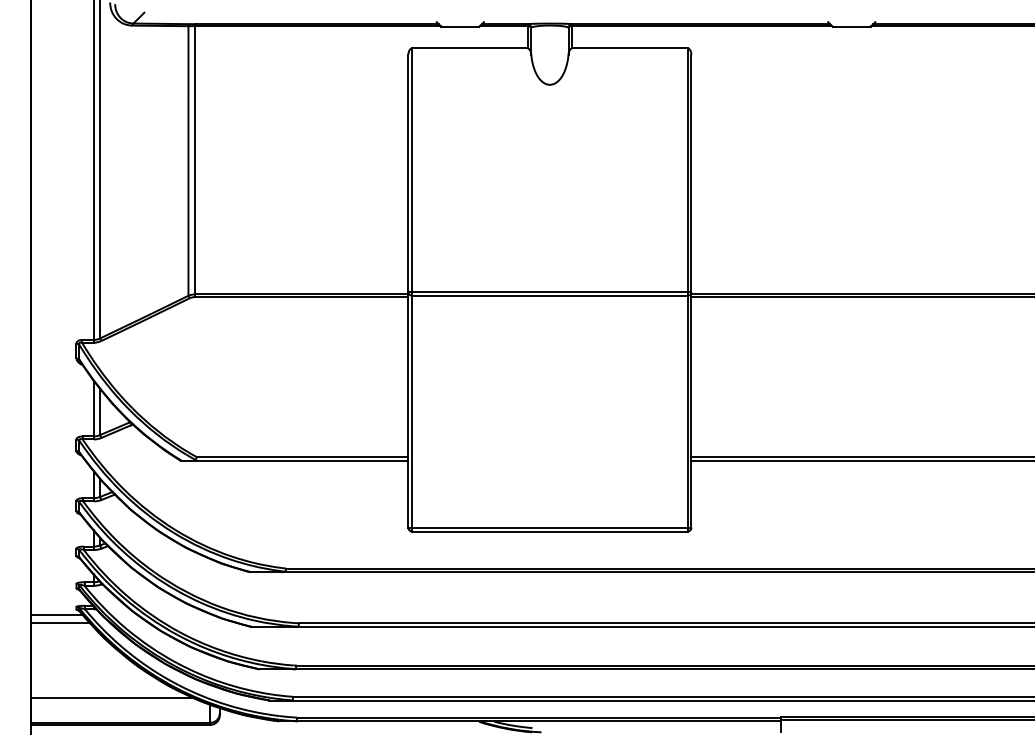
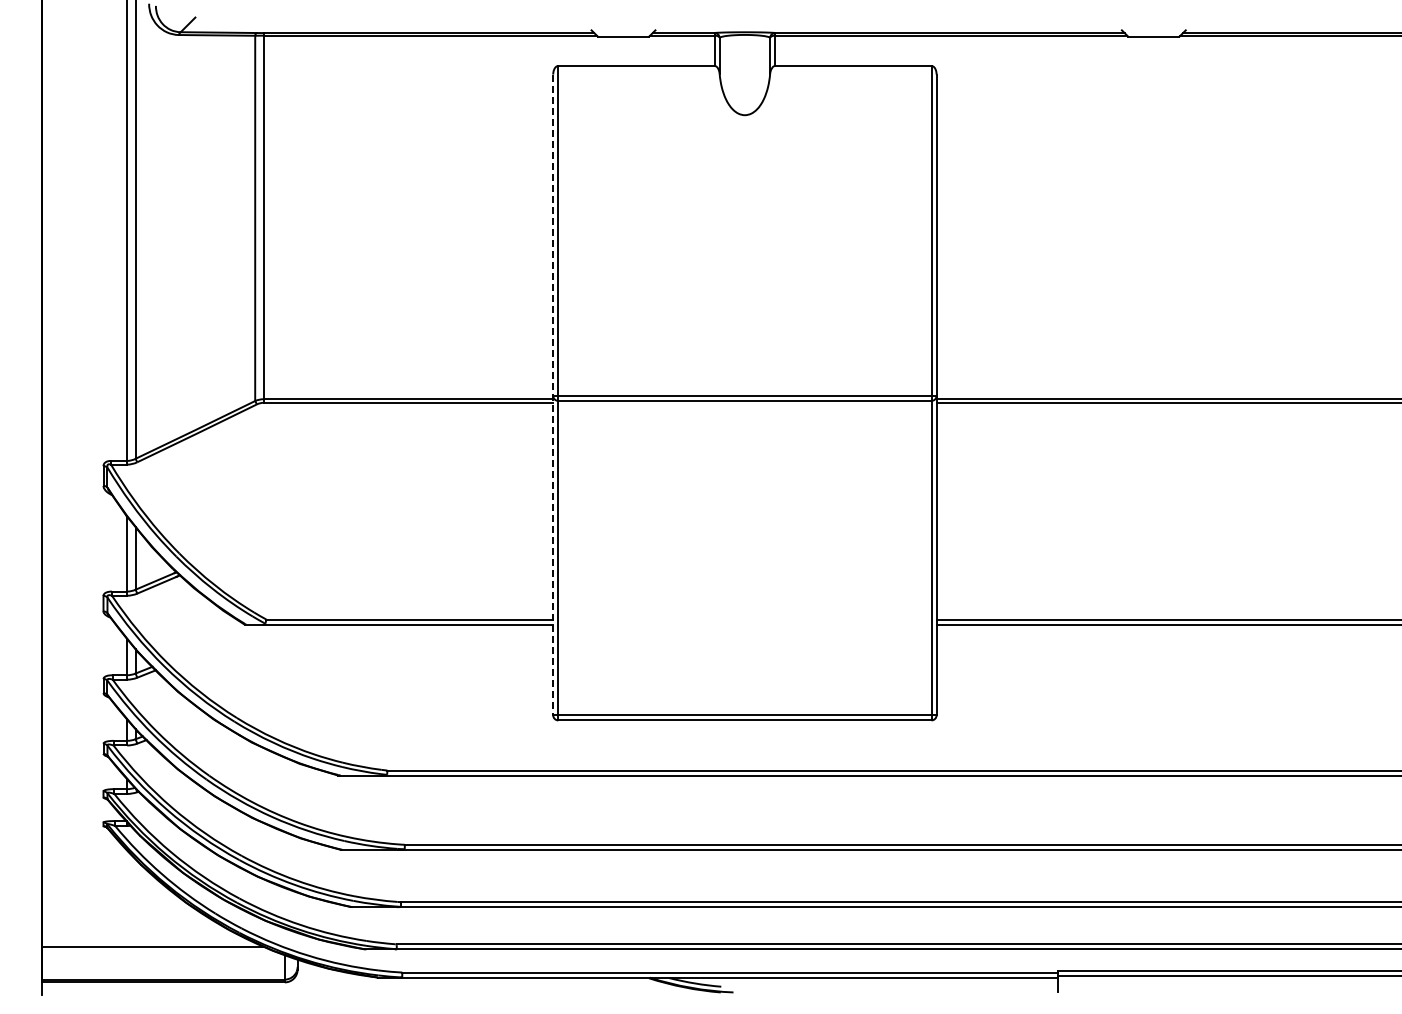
line: (408, 291) -> (553, 395), solid -> dashed
line: (57, 614) -> (77, 833), removed
line: (60, 623) -> (82, 844), removed

